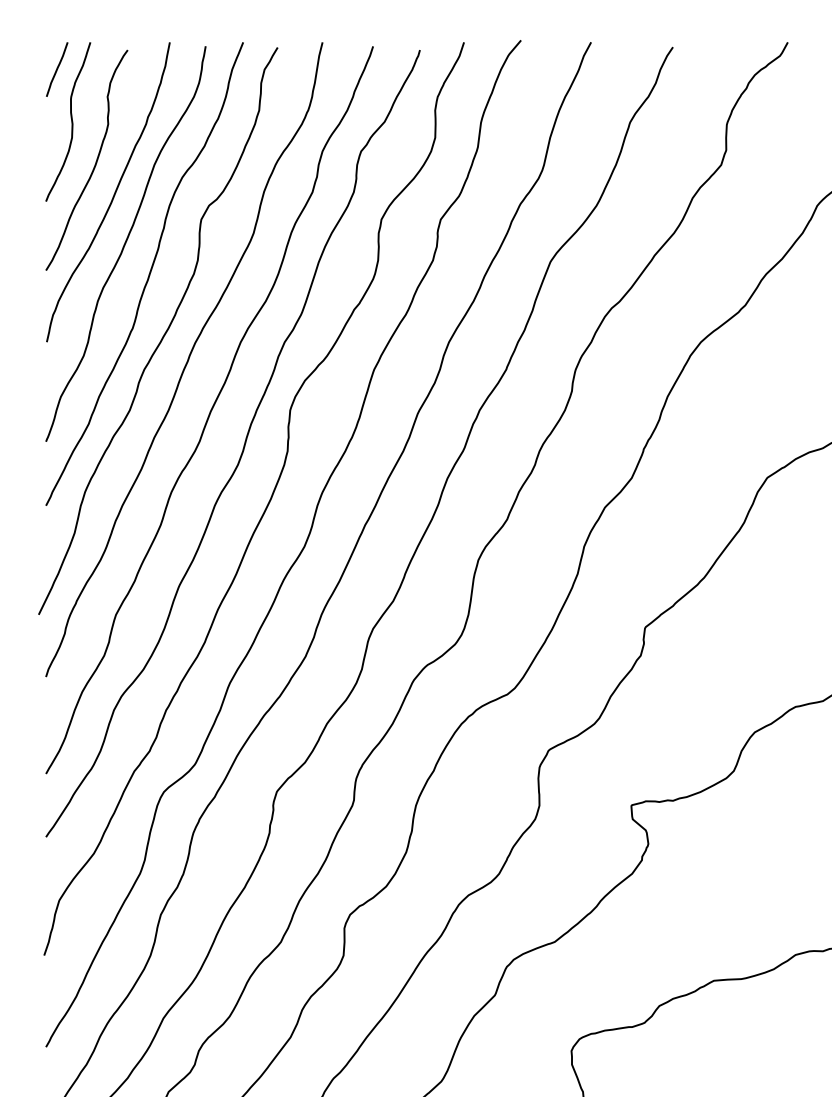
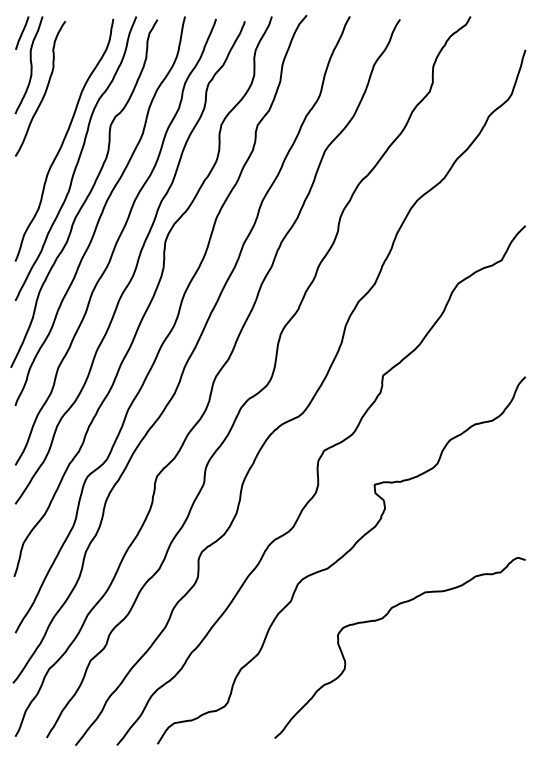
curve: (112, 193) -> (56, 109), removed

